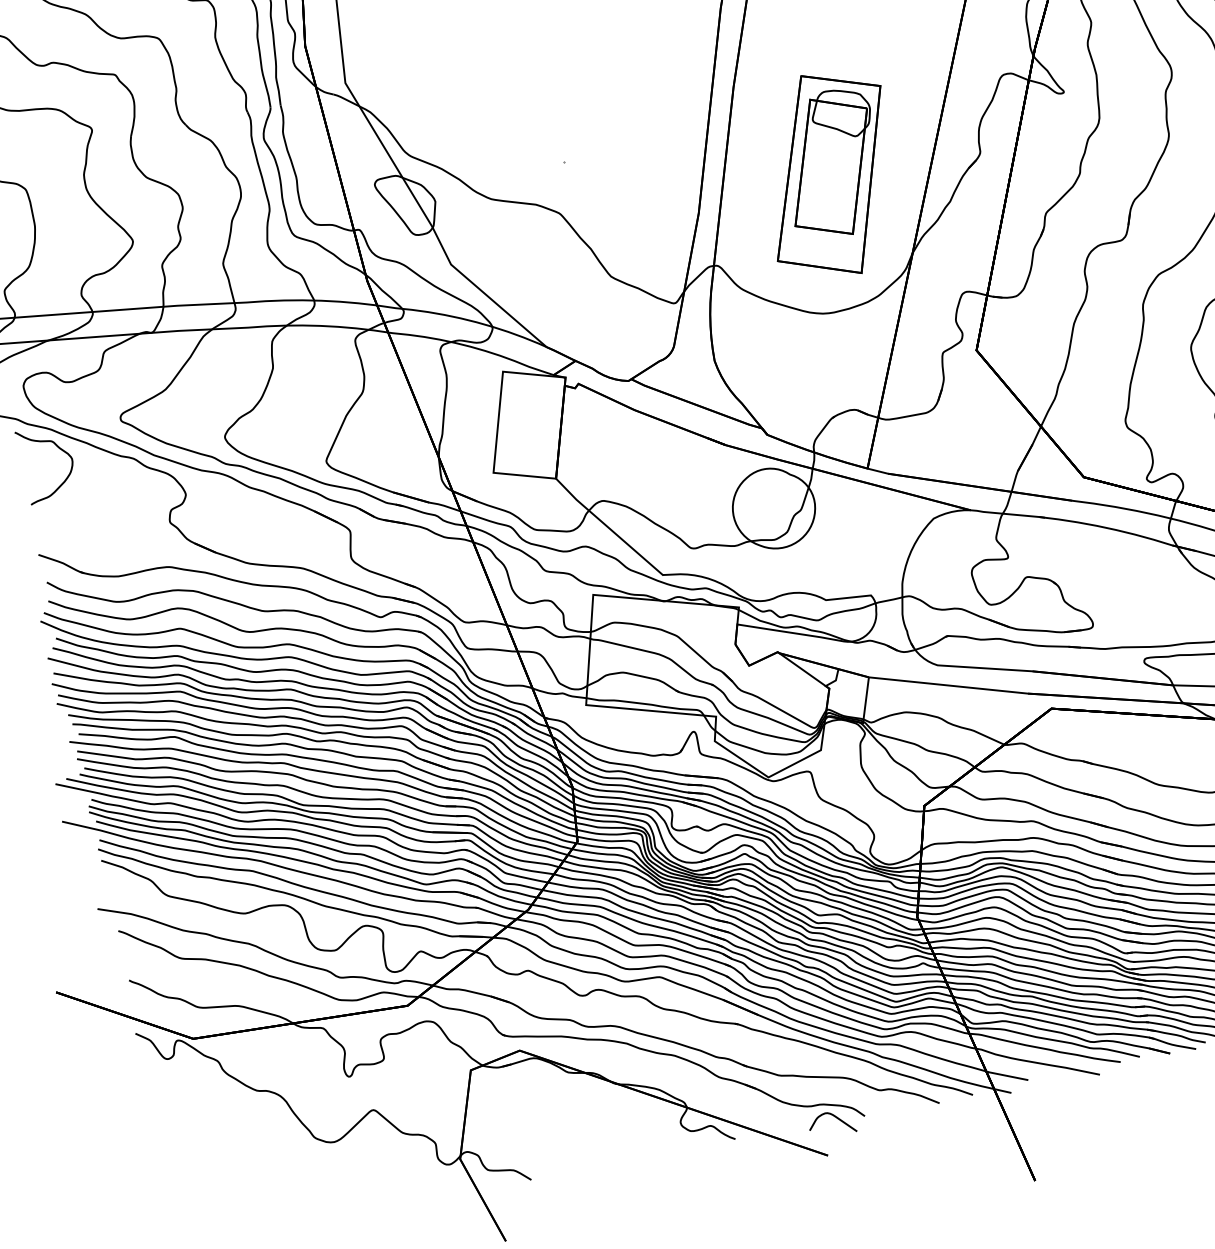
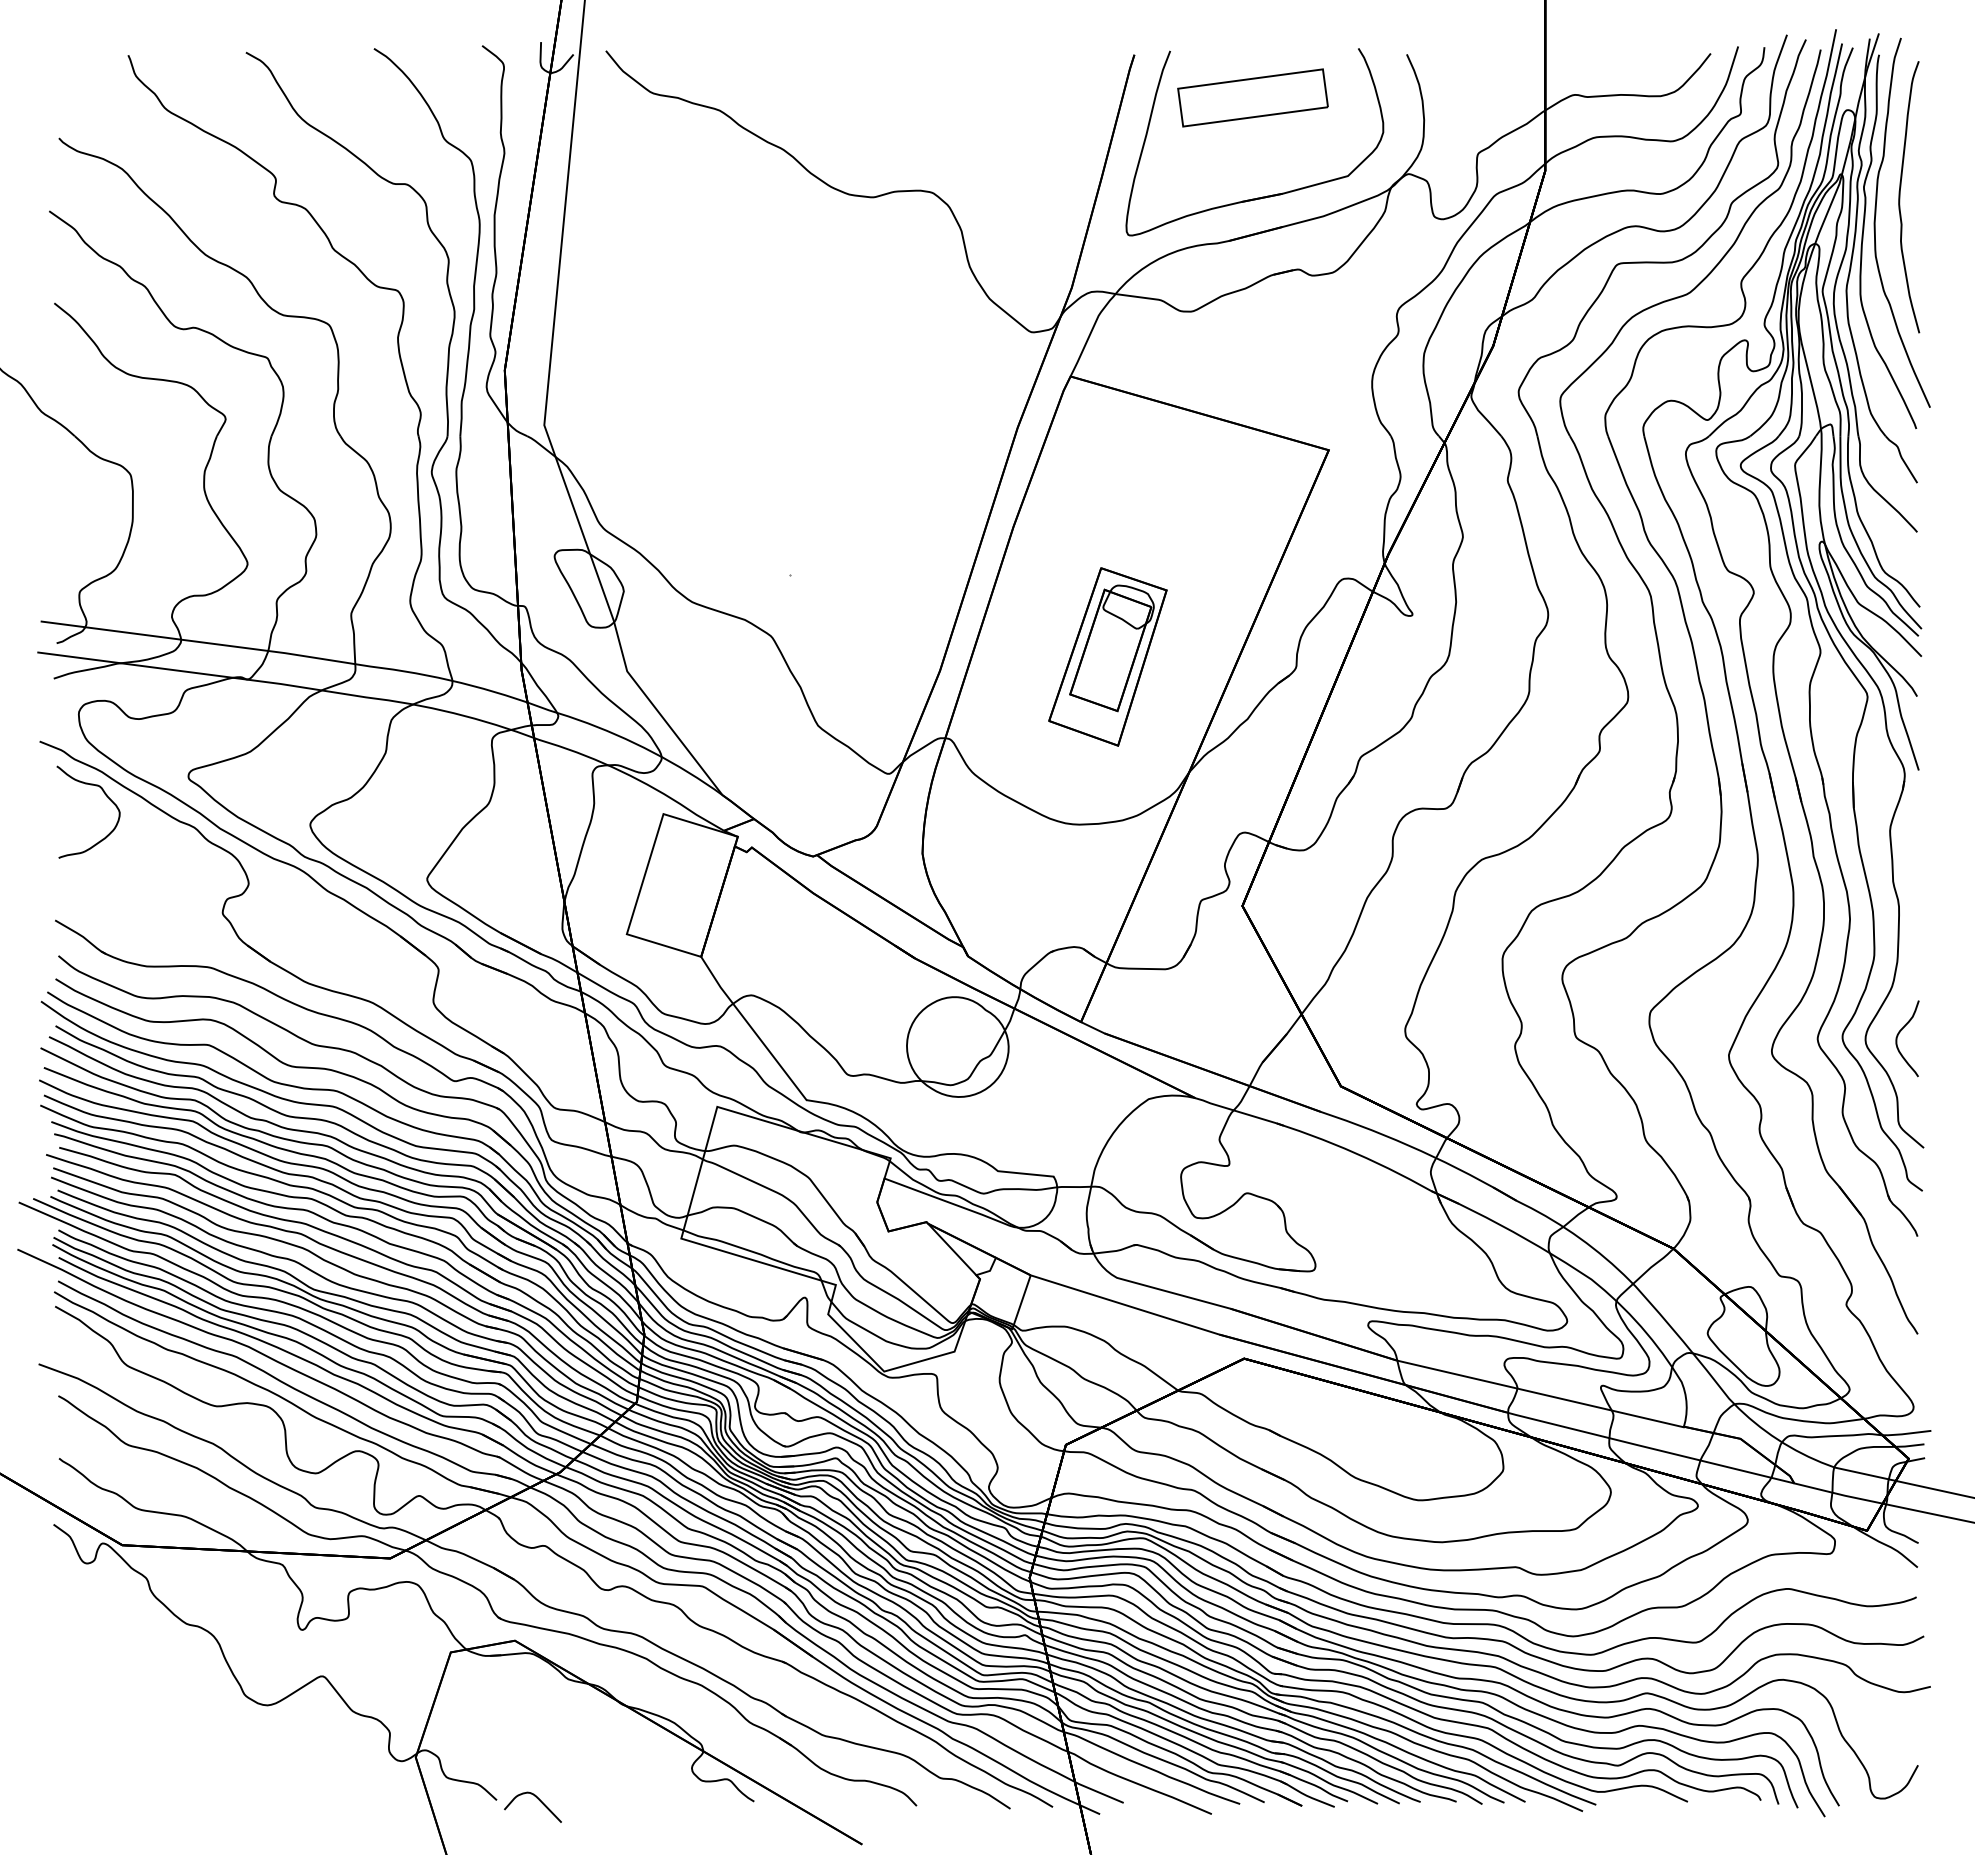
part: (829, 174) -> (1107, 656), size x0.7
curve: (835, 1117) -> (538, 1800), moved

